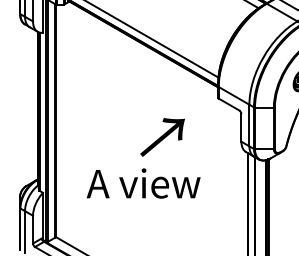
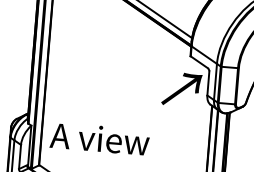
text: (162, 137) -> (181, 89), moved
text: (143, 183) -> (99, 138), moved

